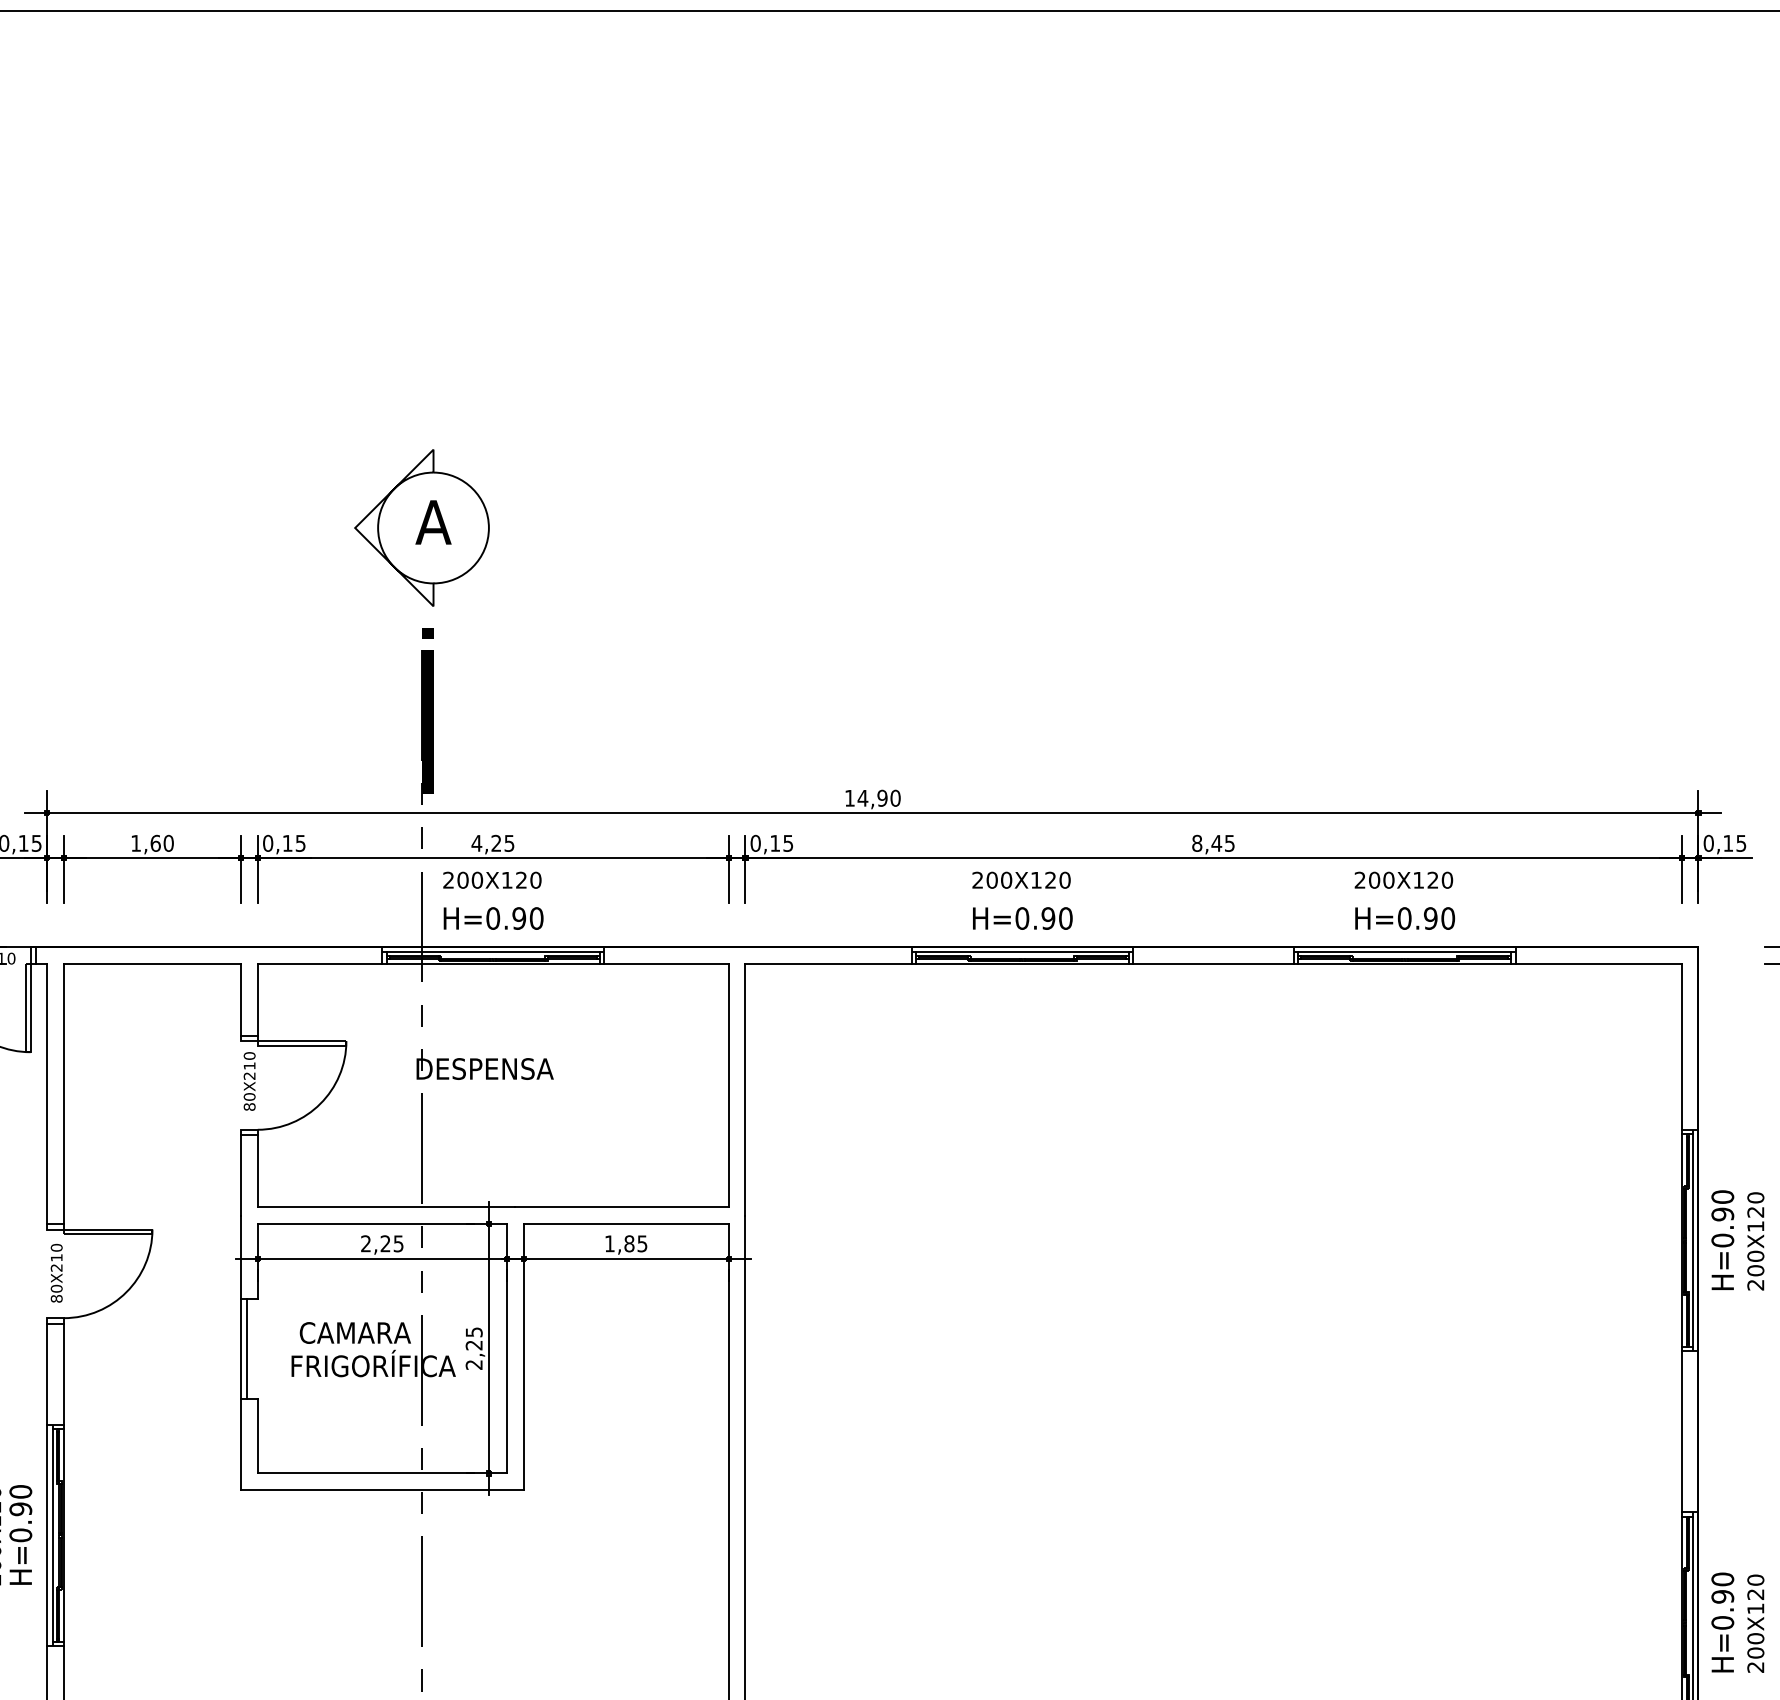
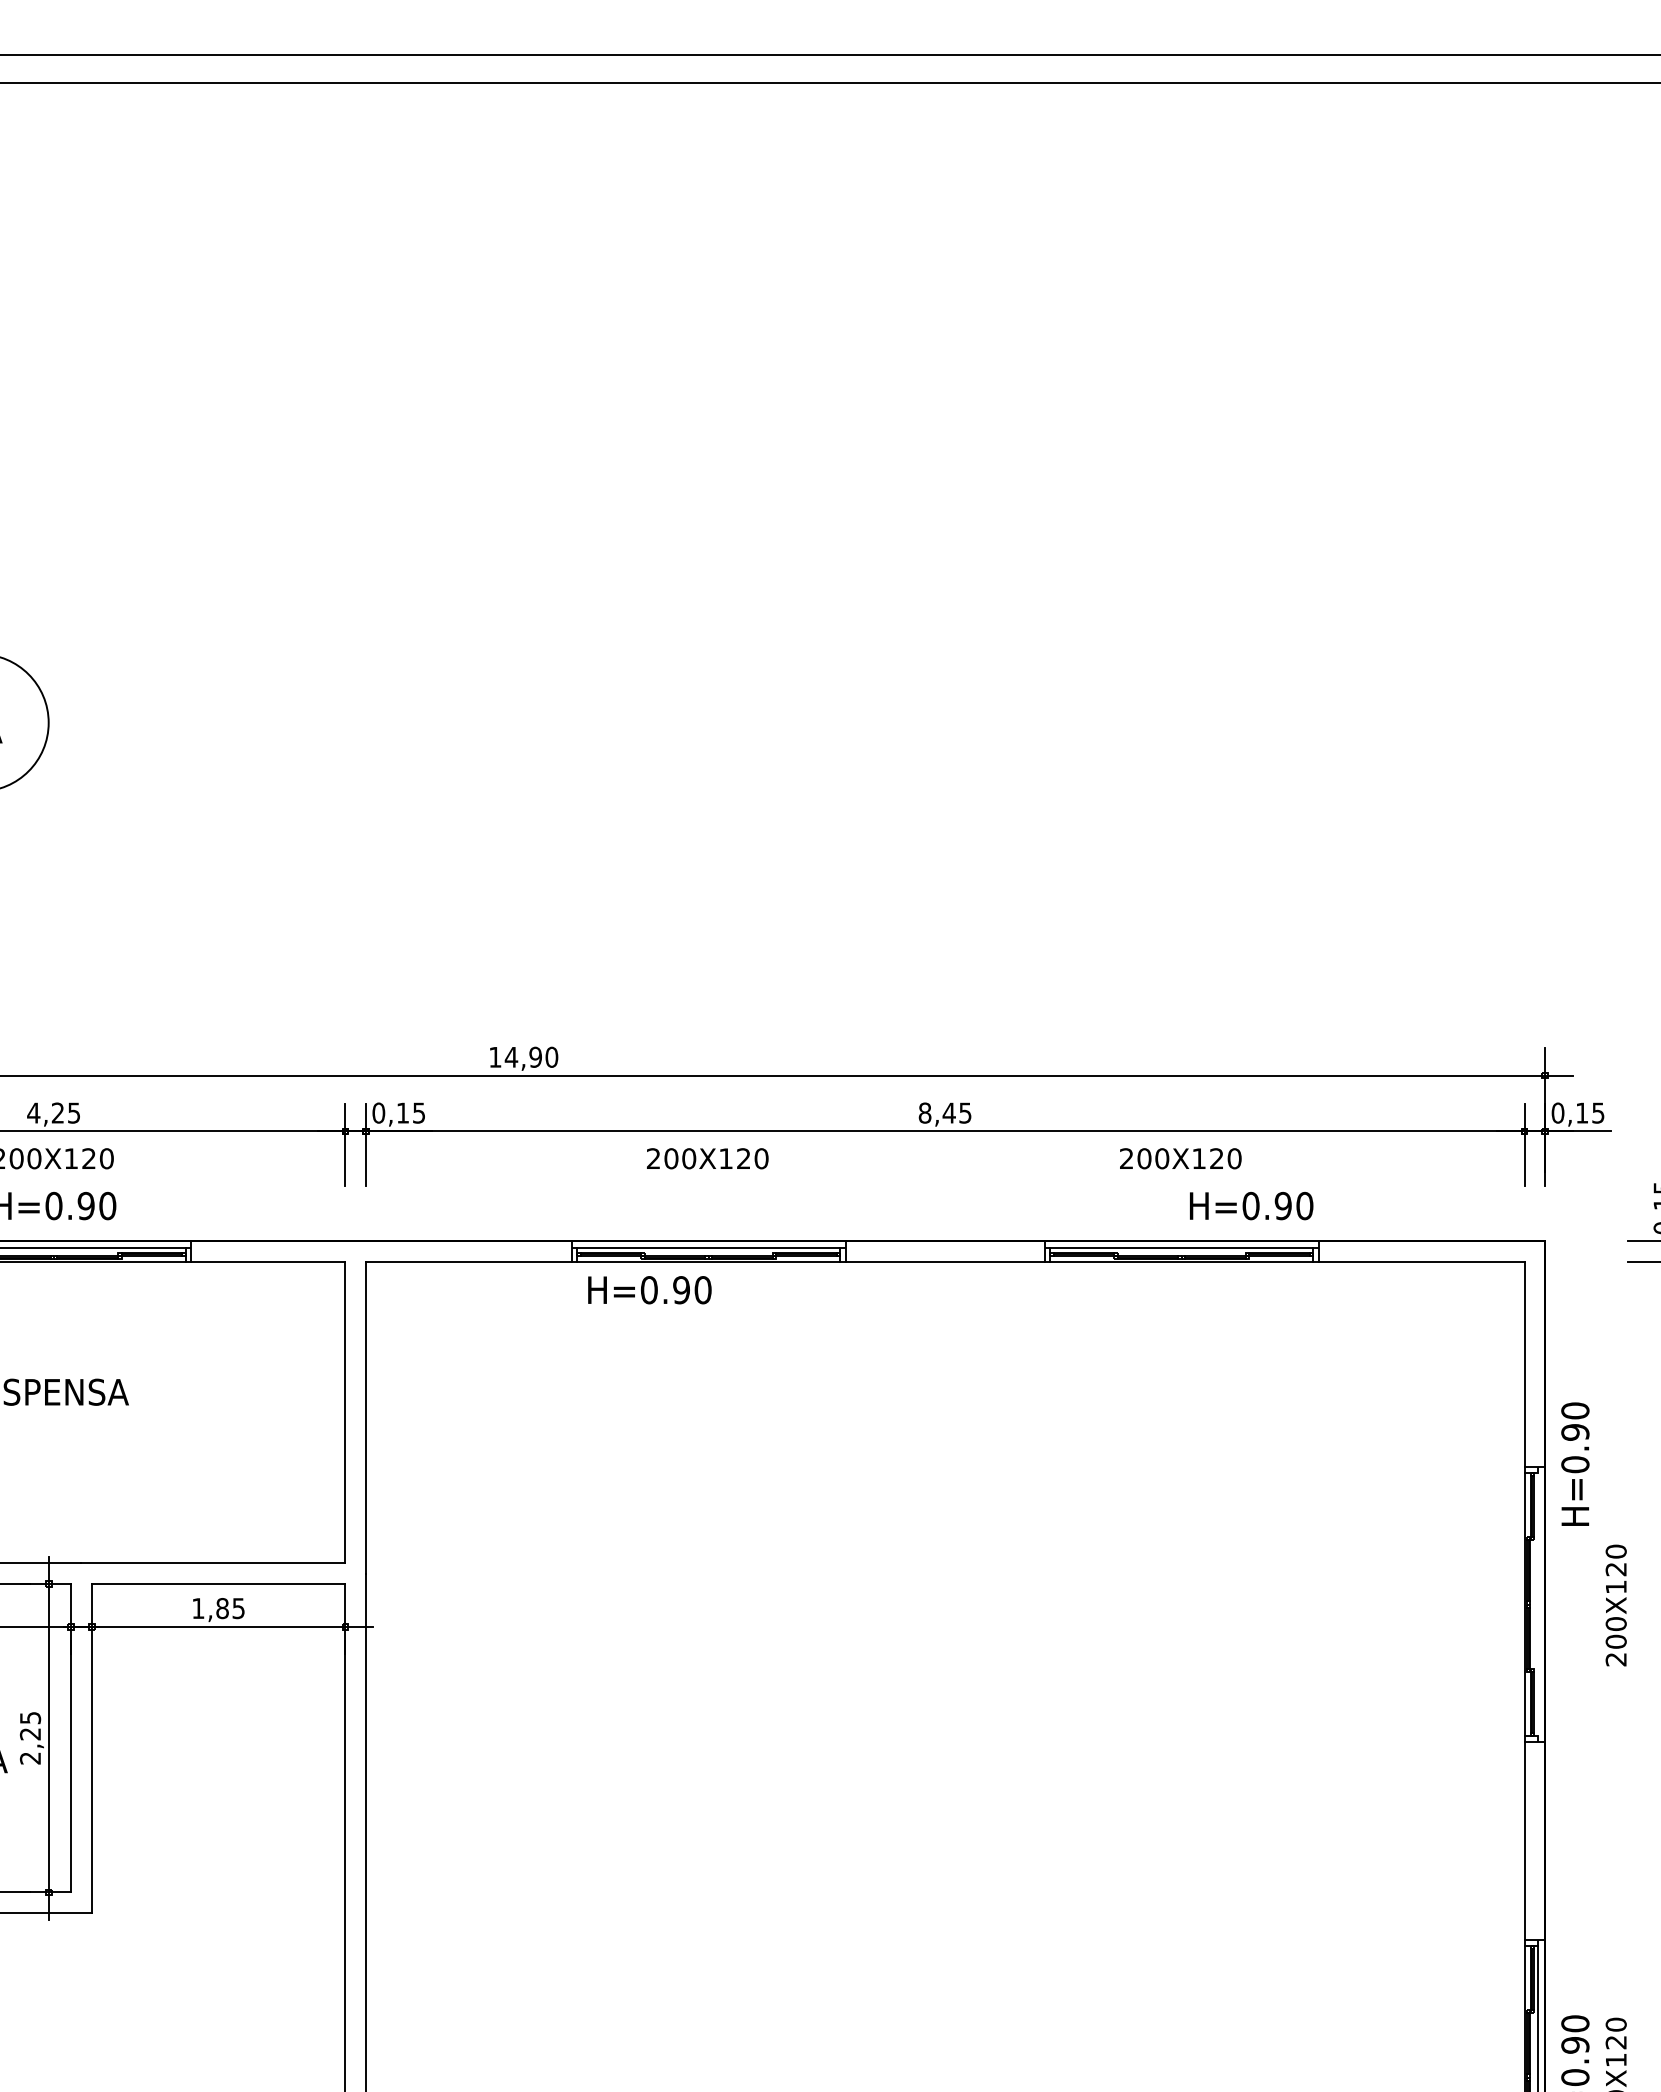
text: (1022, 918) -> (649, 1290), moved
text: (1405, 918) -> (1252, 1206), moved
text: (1722, 1239) -> (1574, 1463), moved
line: (1692, 1240) -> (1537, 1604), removed

